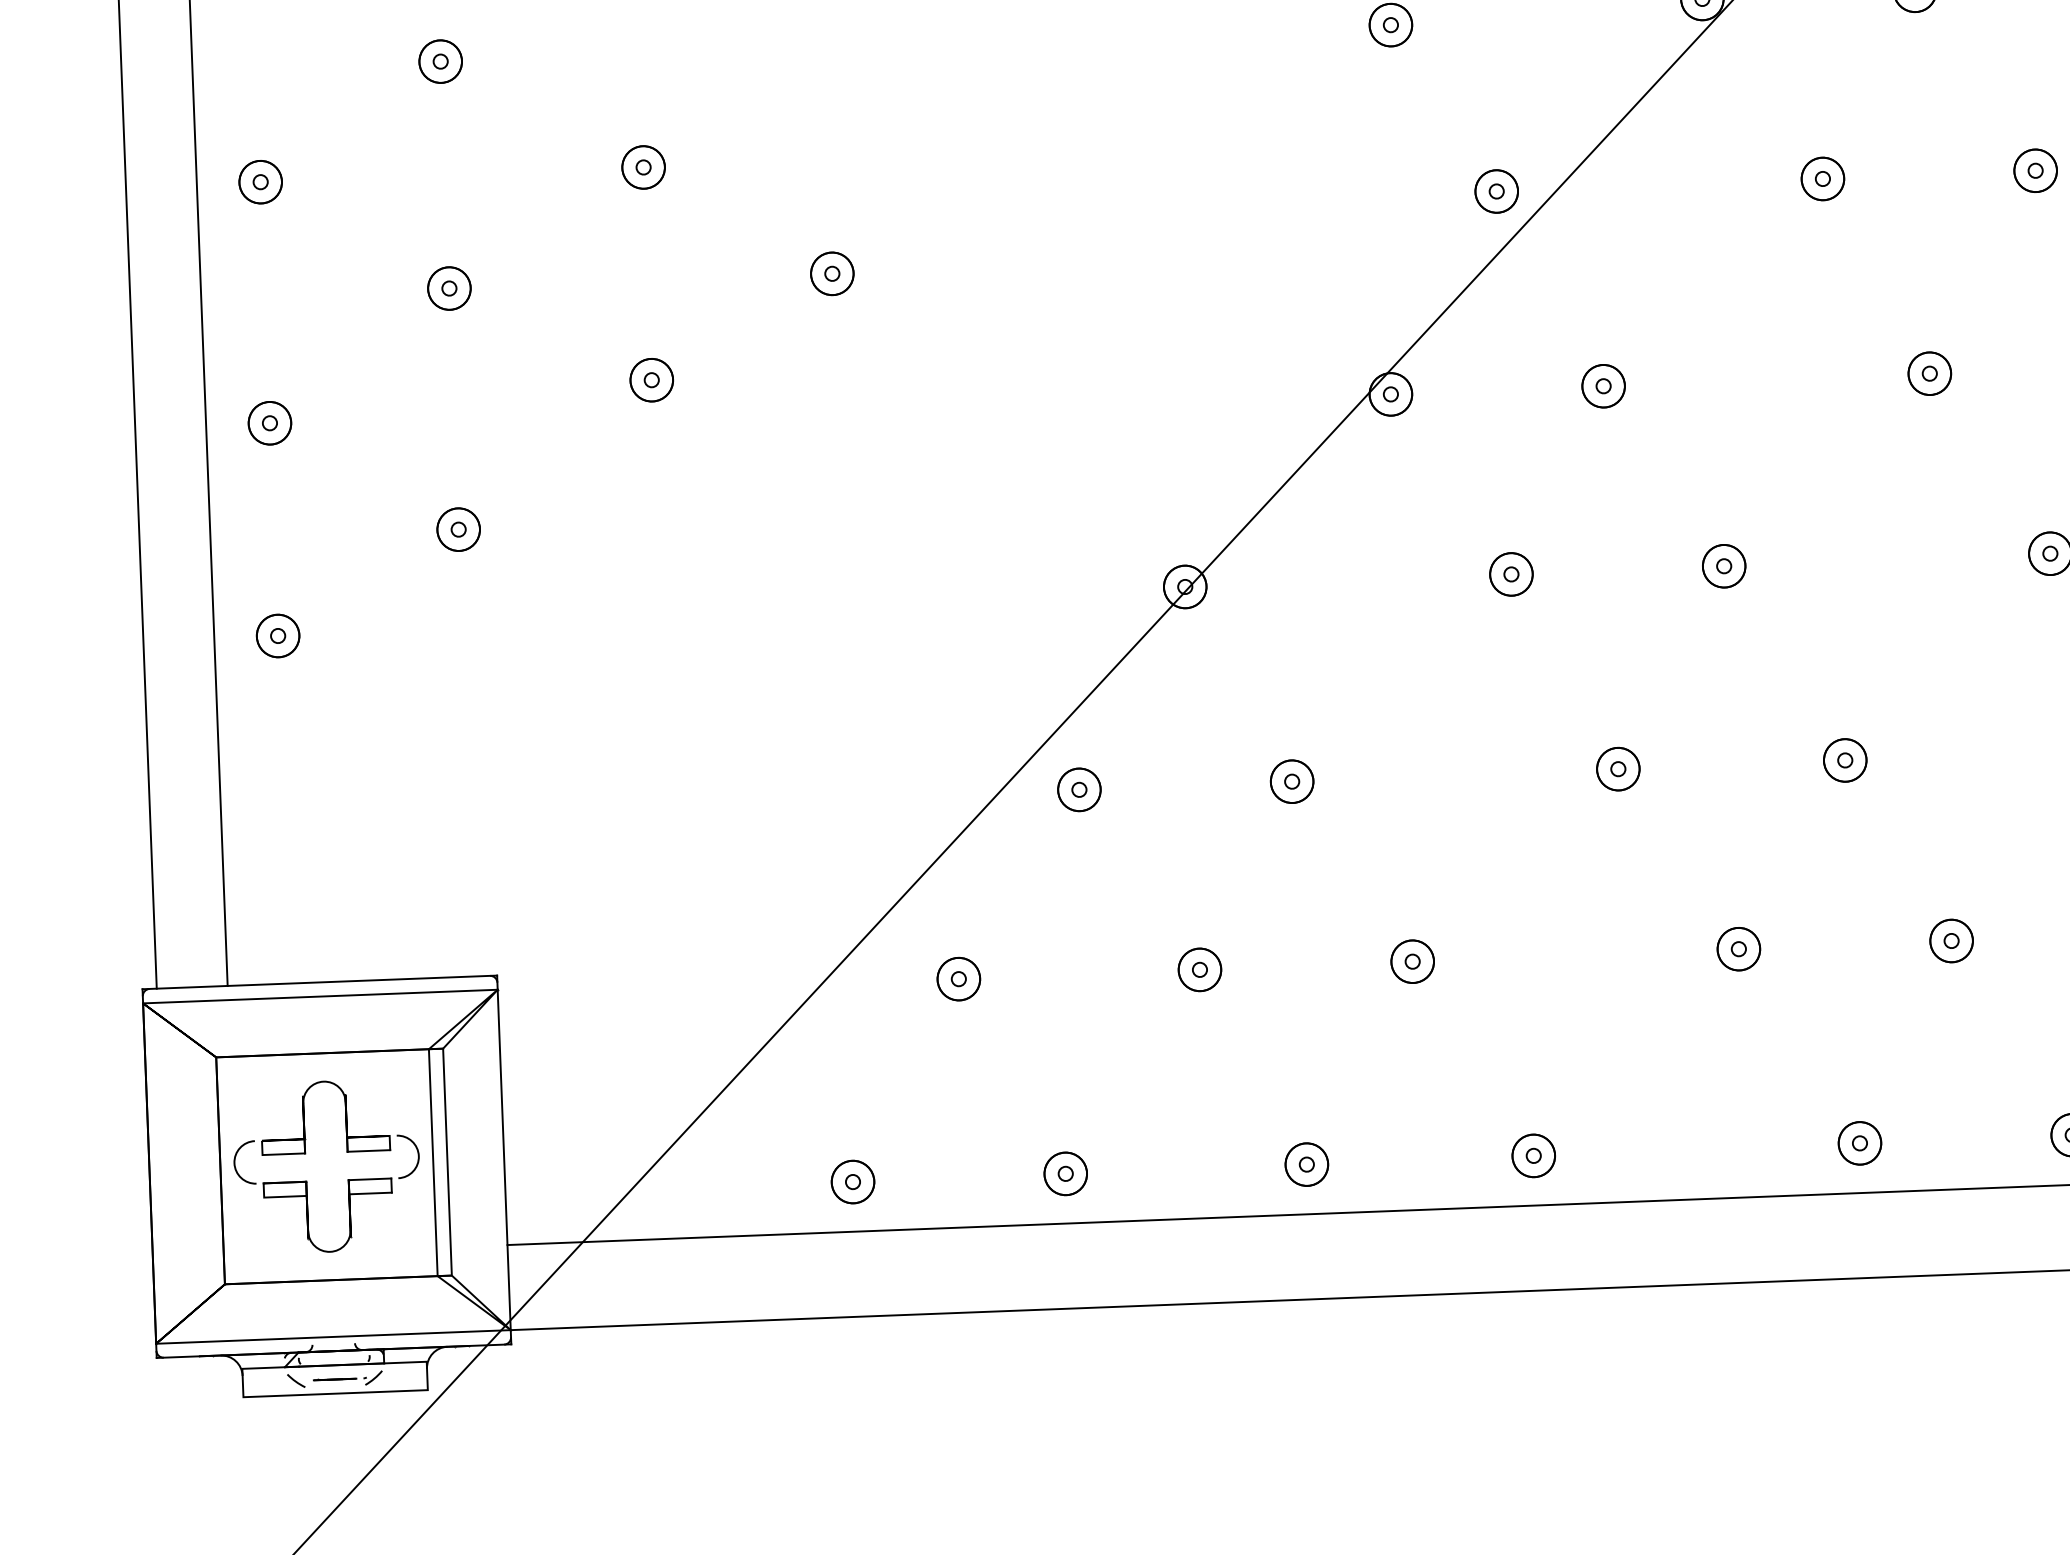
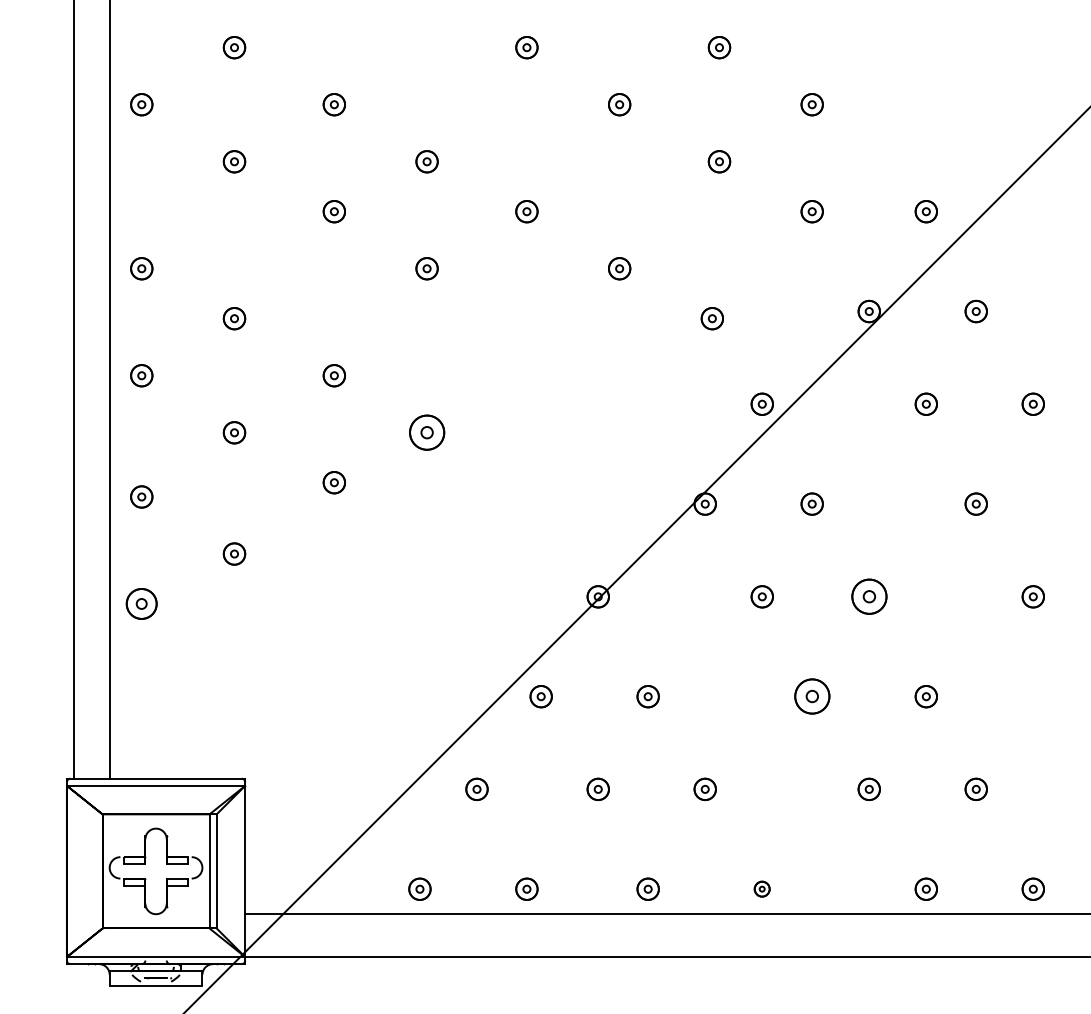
part: (831, 273) -> (426, 432), size x1.6
part: (1722, 565) -> (868, 596), size x1.6
part: (277, 635) -> (141, 603), size x1.4
part: (1616, 768) -> (811, 696), size x1.6
part: (1532, 1154) -> (761, 888), size x0.7

